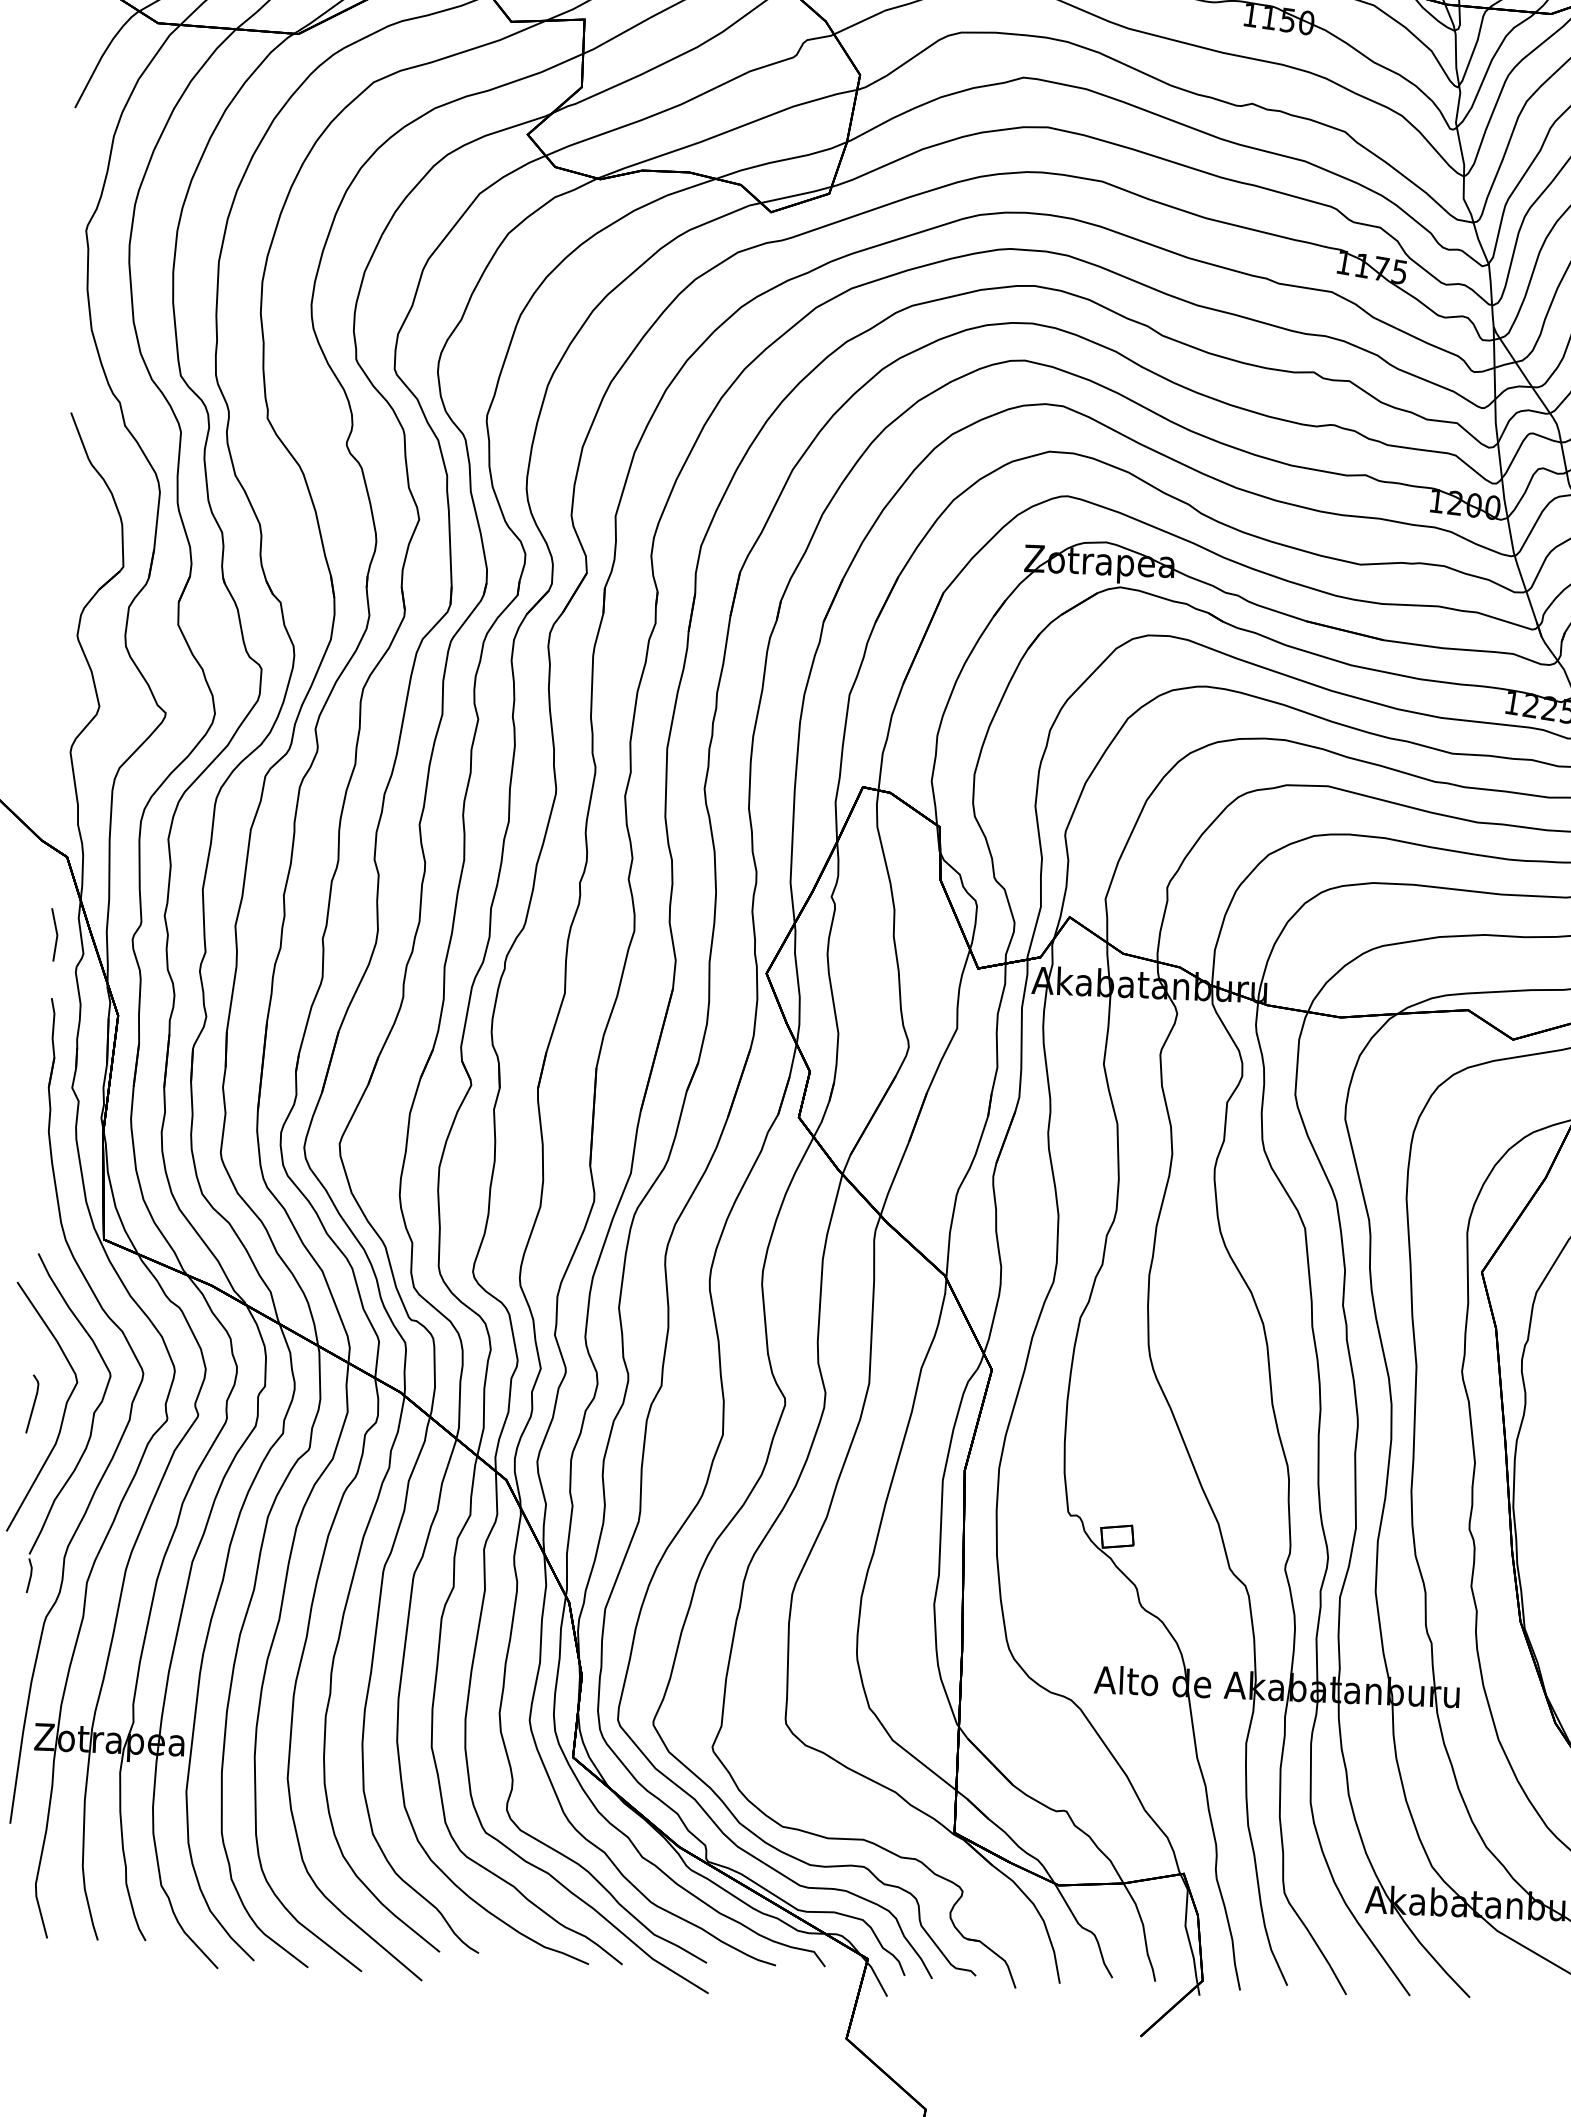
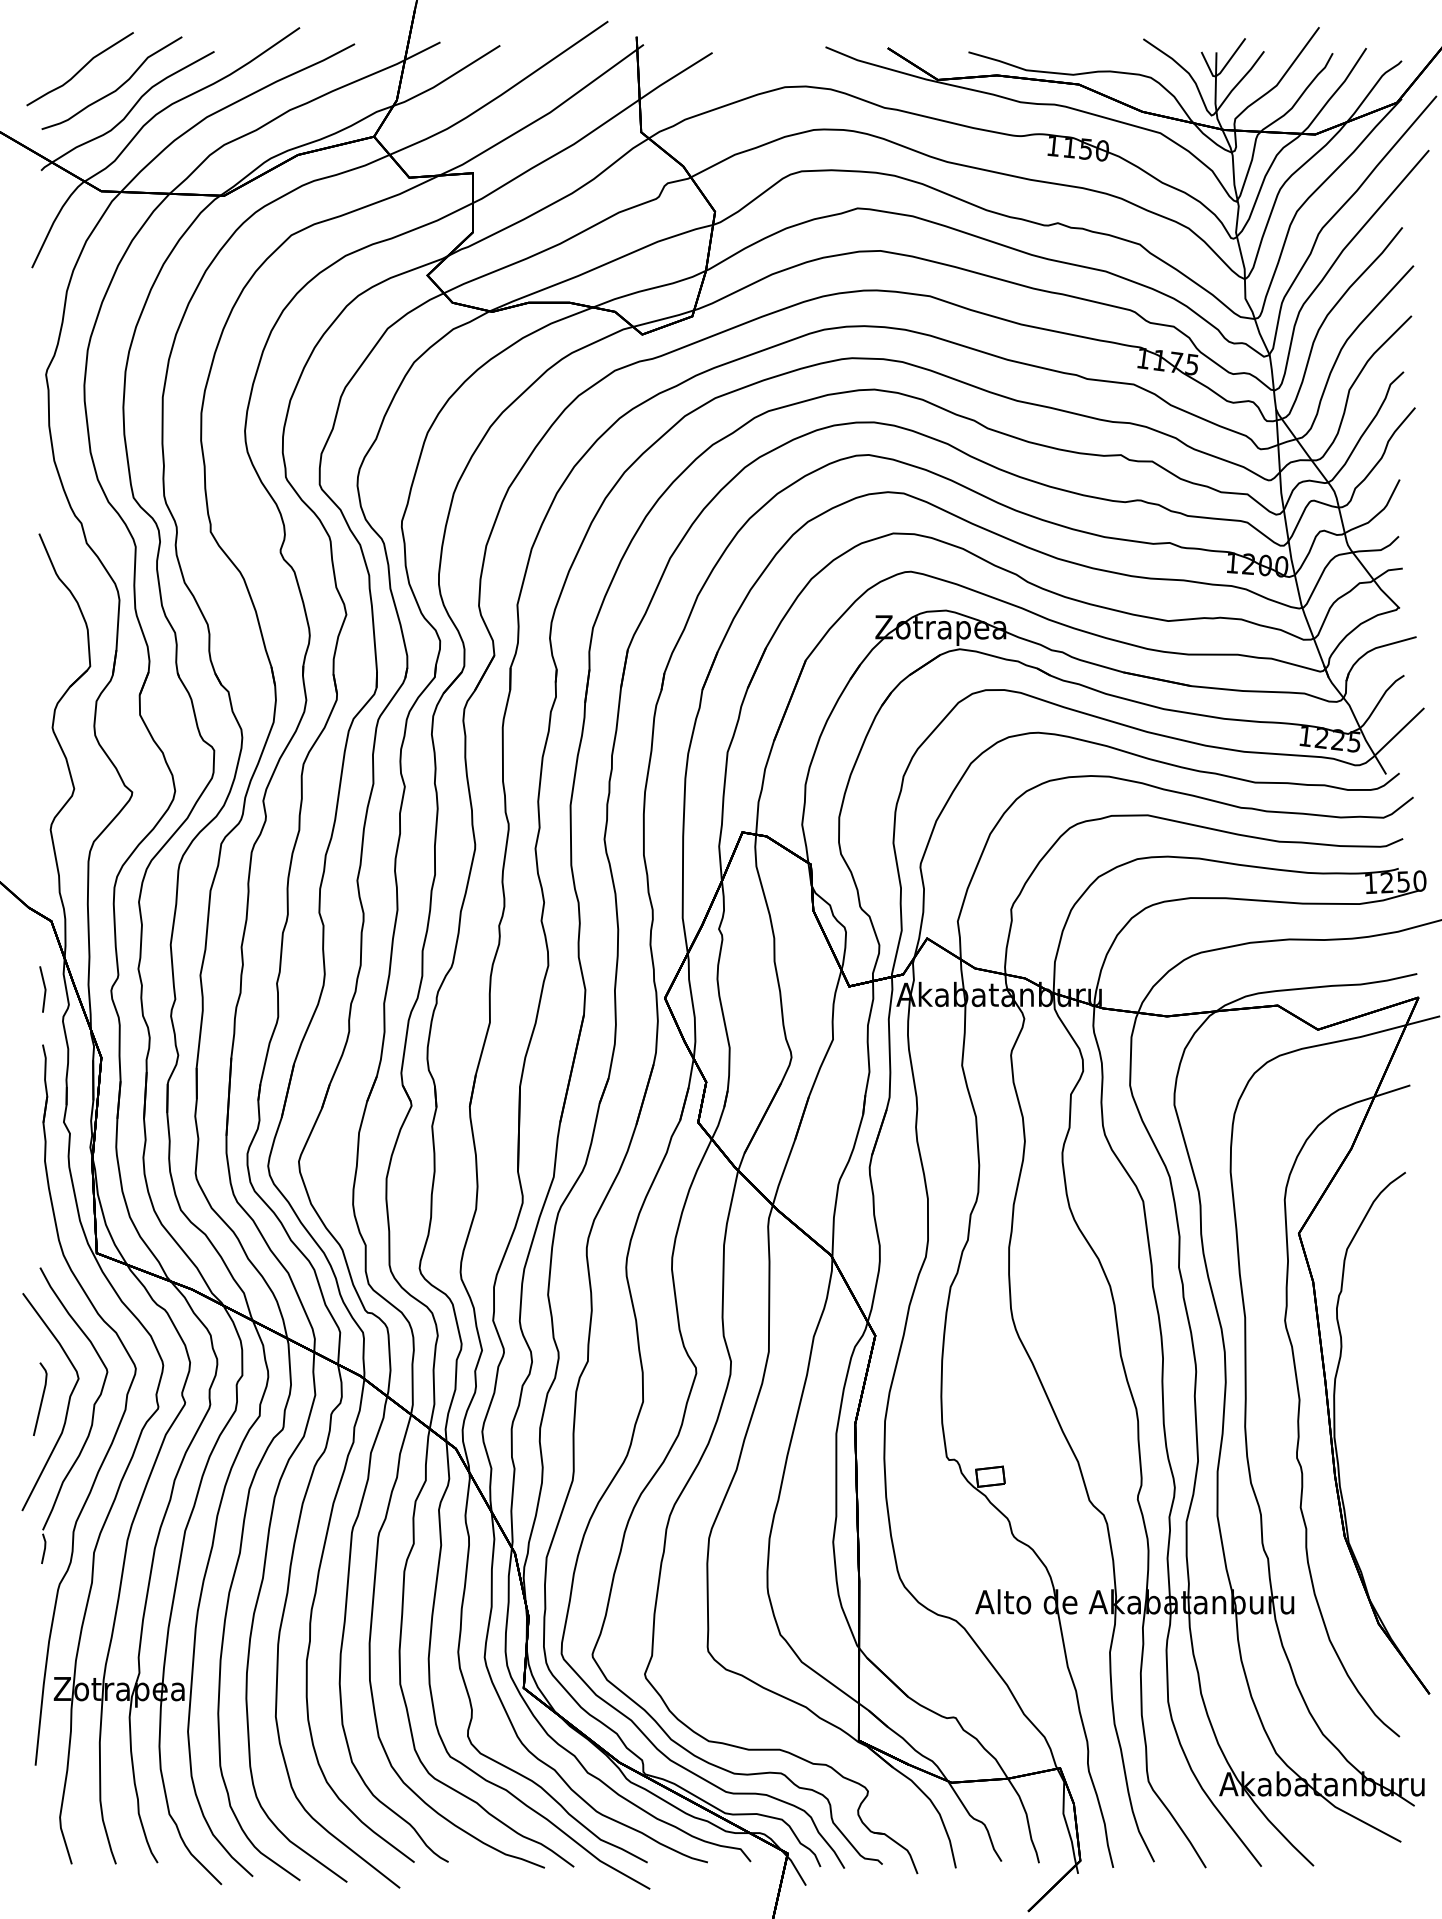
part: (32, 1403) -> (40, 1398), size x1.43

